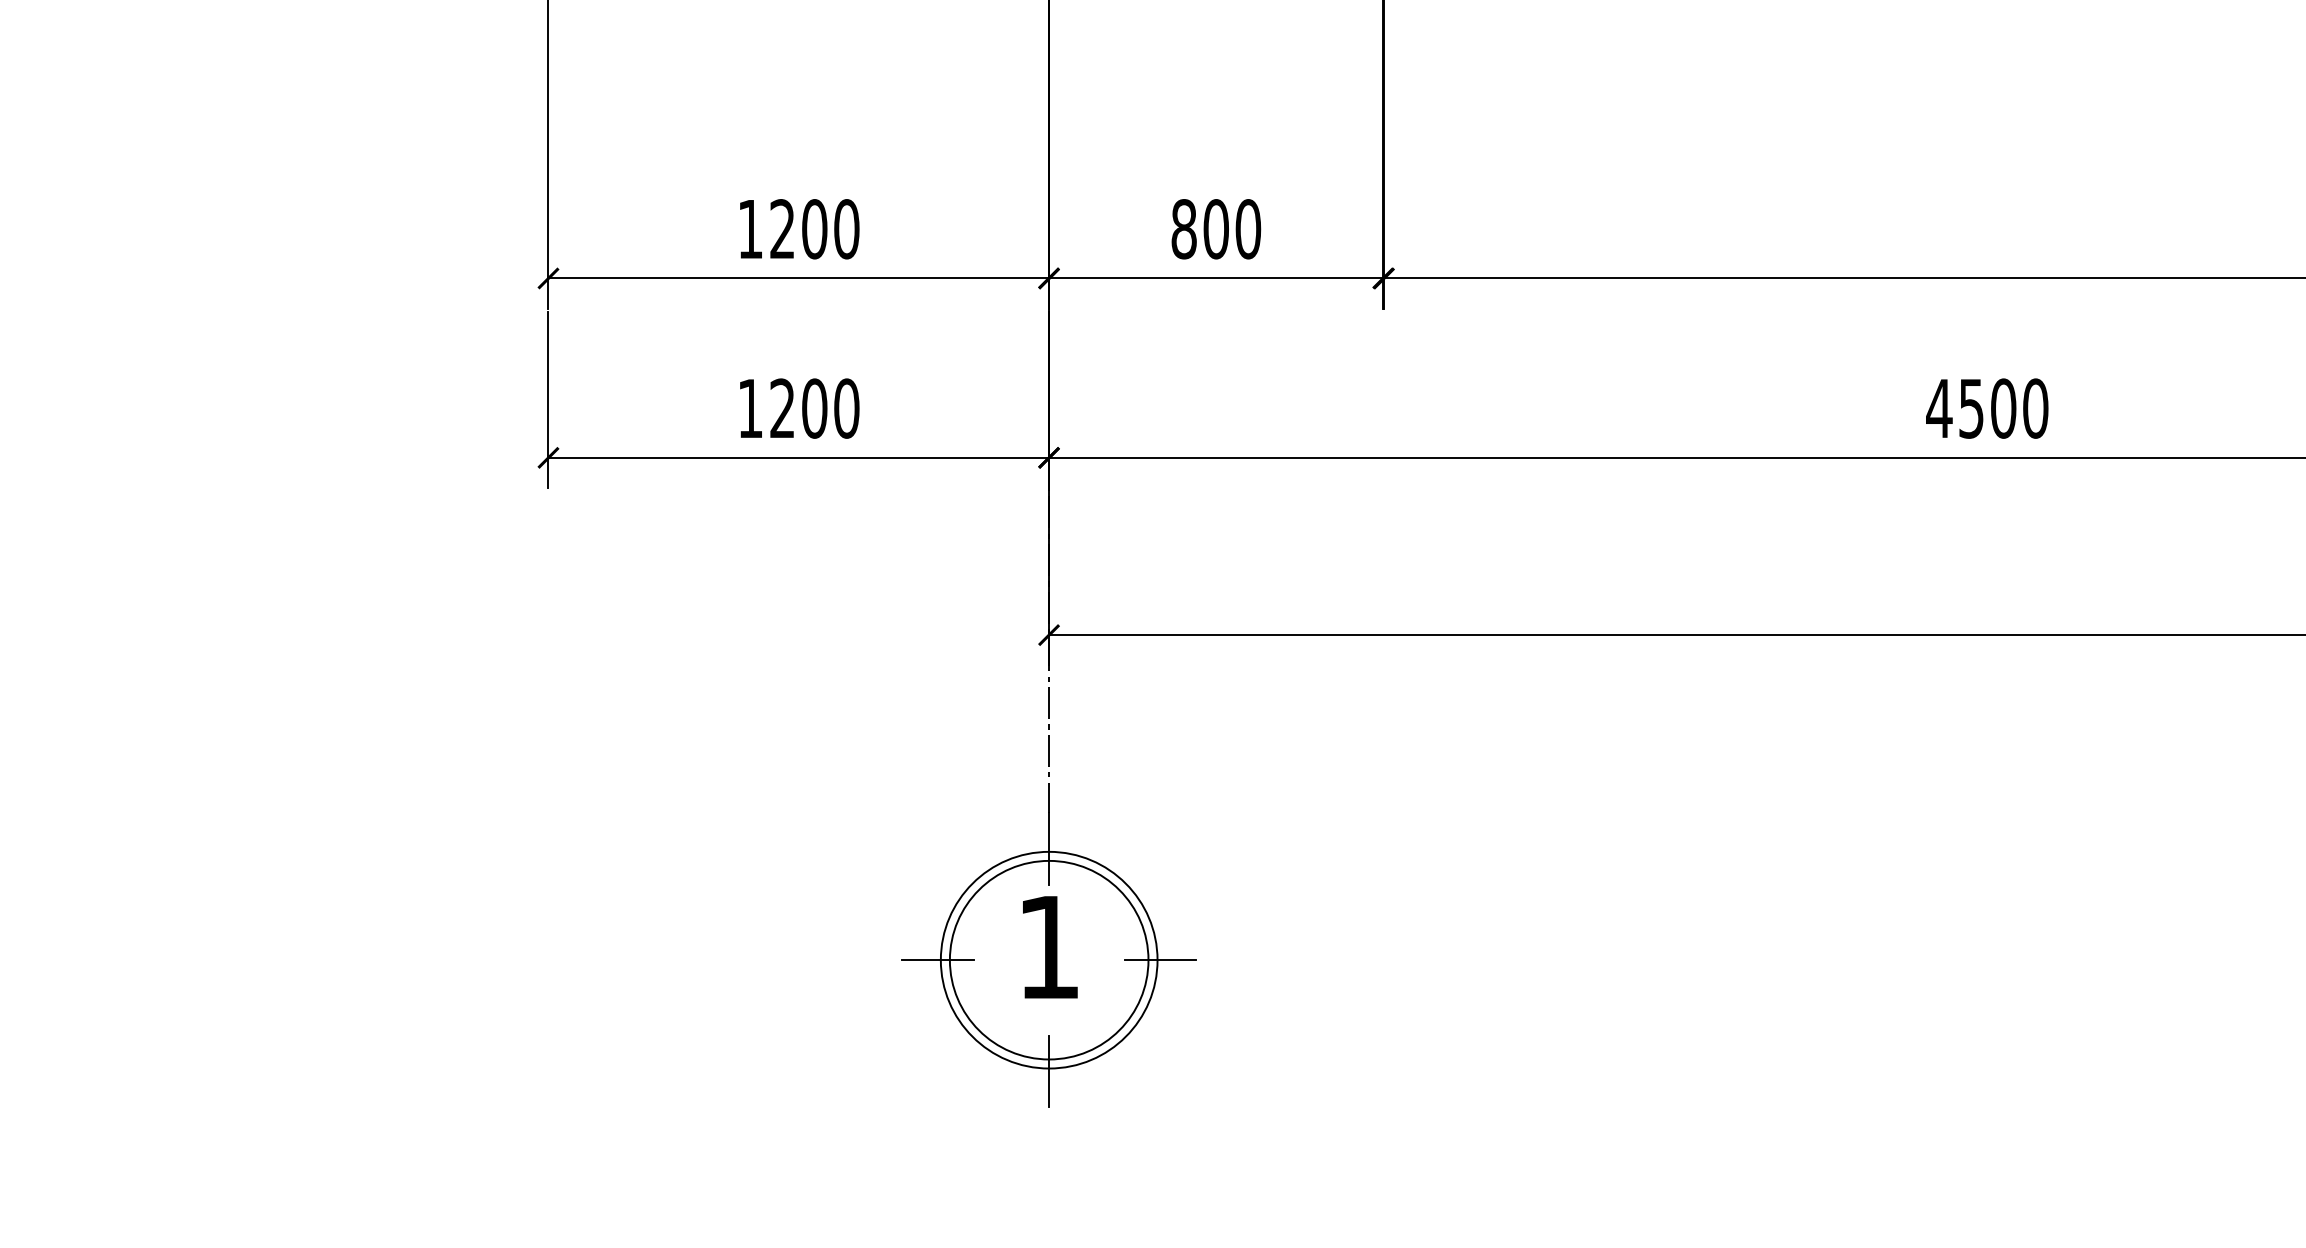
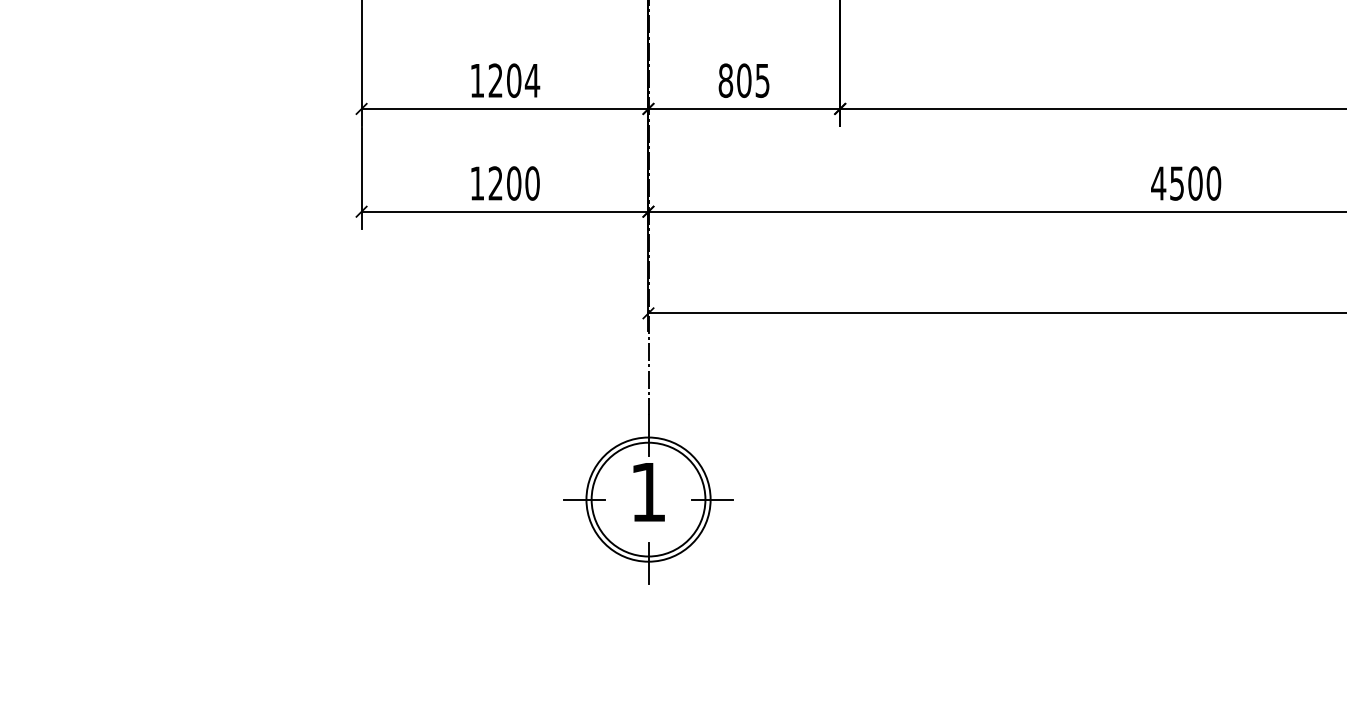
text: (846, 228) -> (532, 80), 1200 -> 1204
text: (1248, 228) -> (762, 80), 800 -> 805

